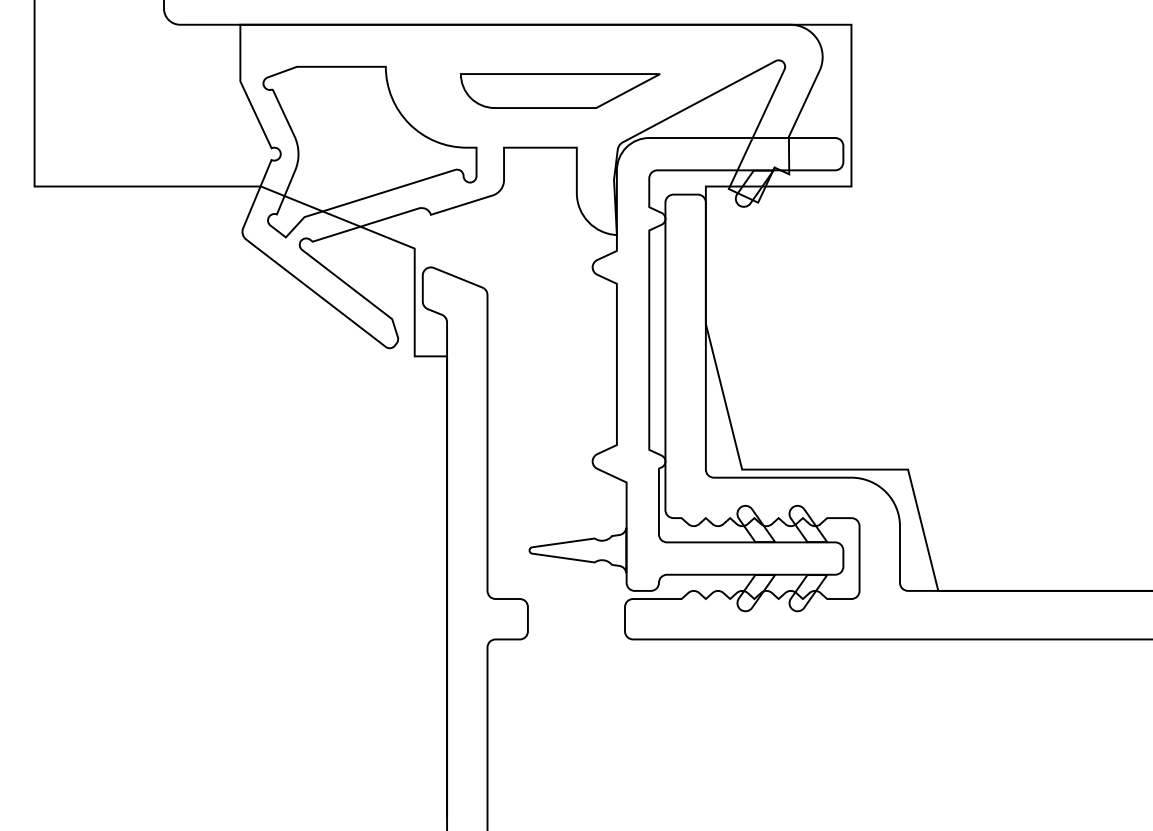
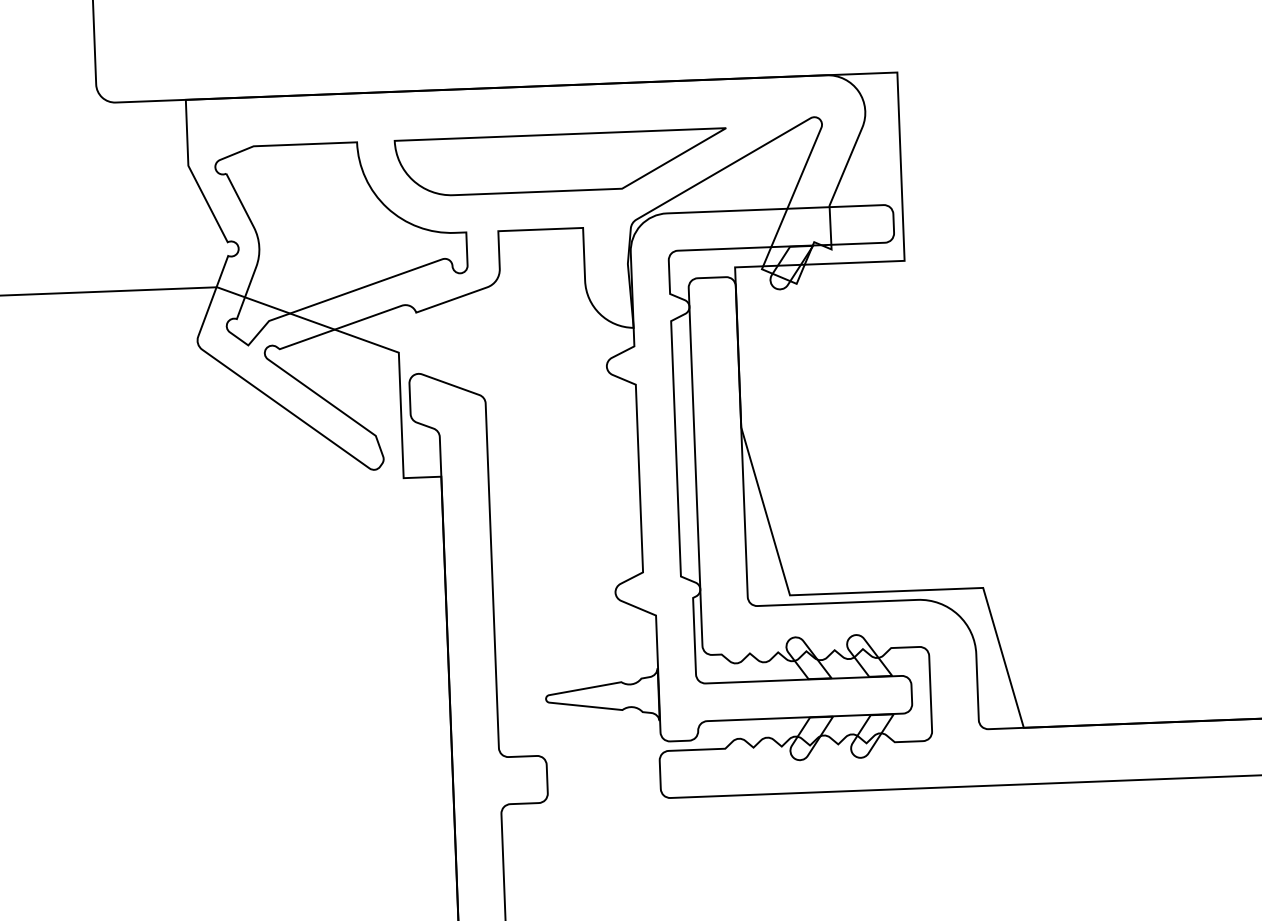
part: (560, 90) -> (561, 162), size x1.43

